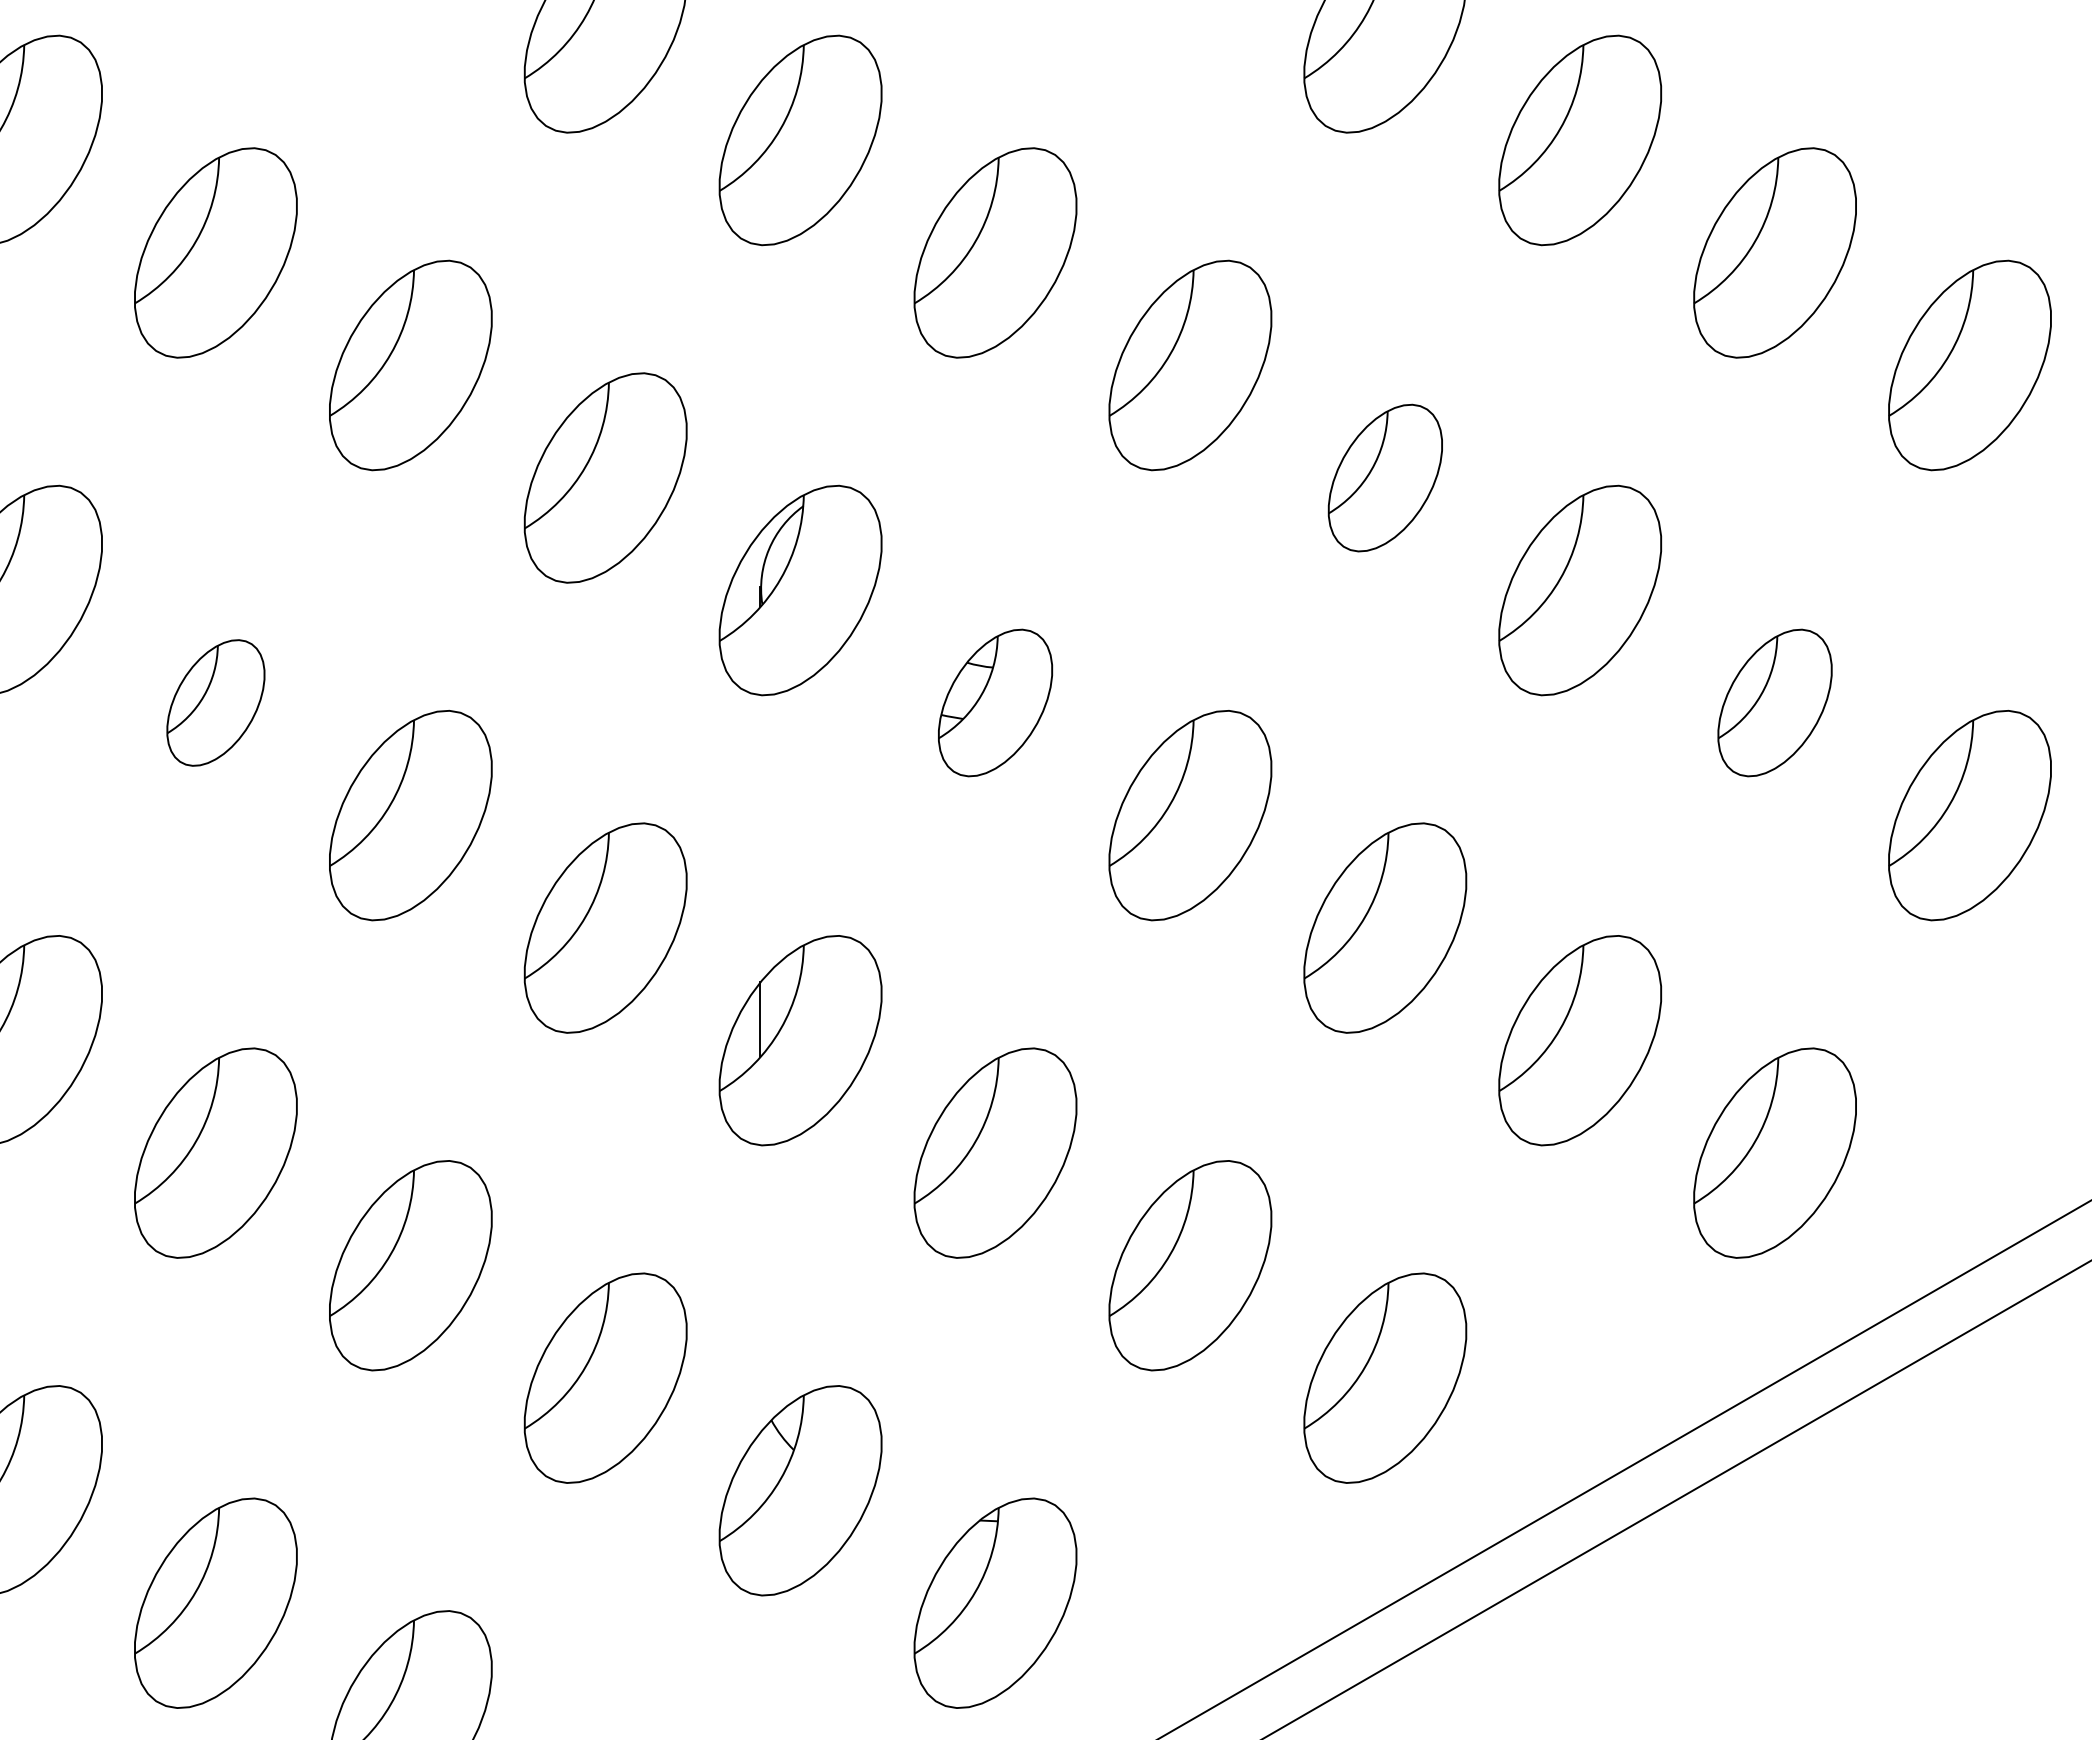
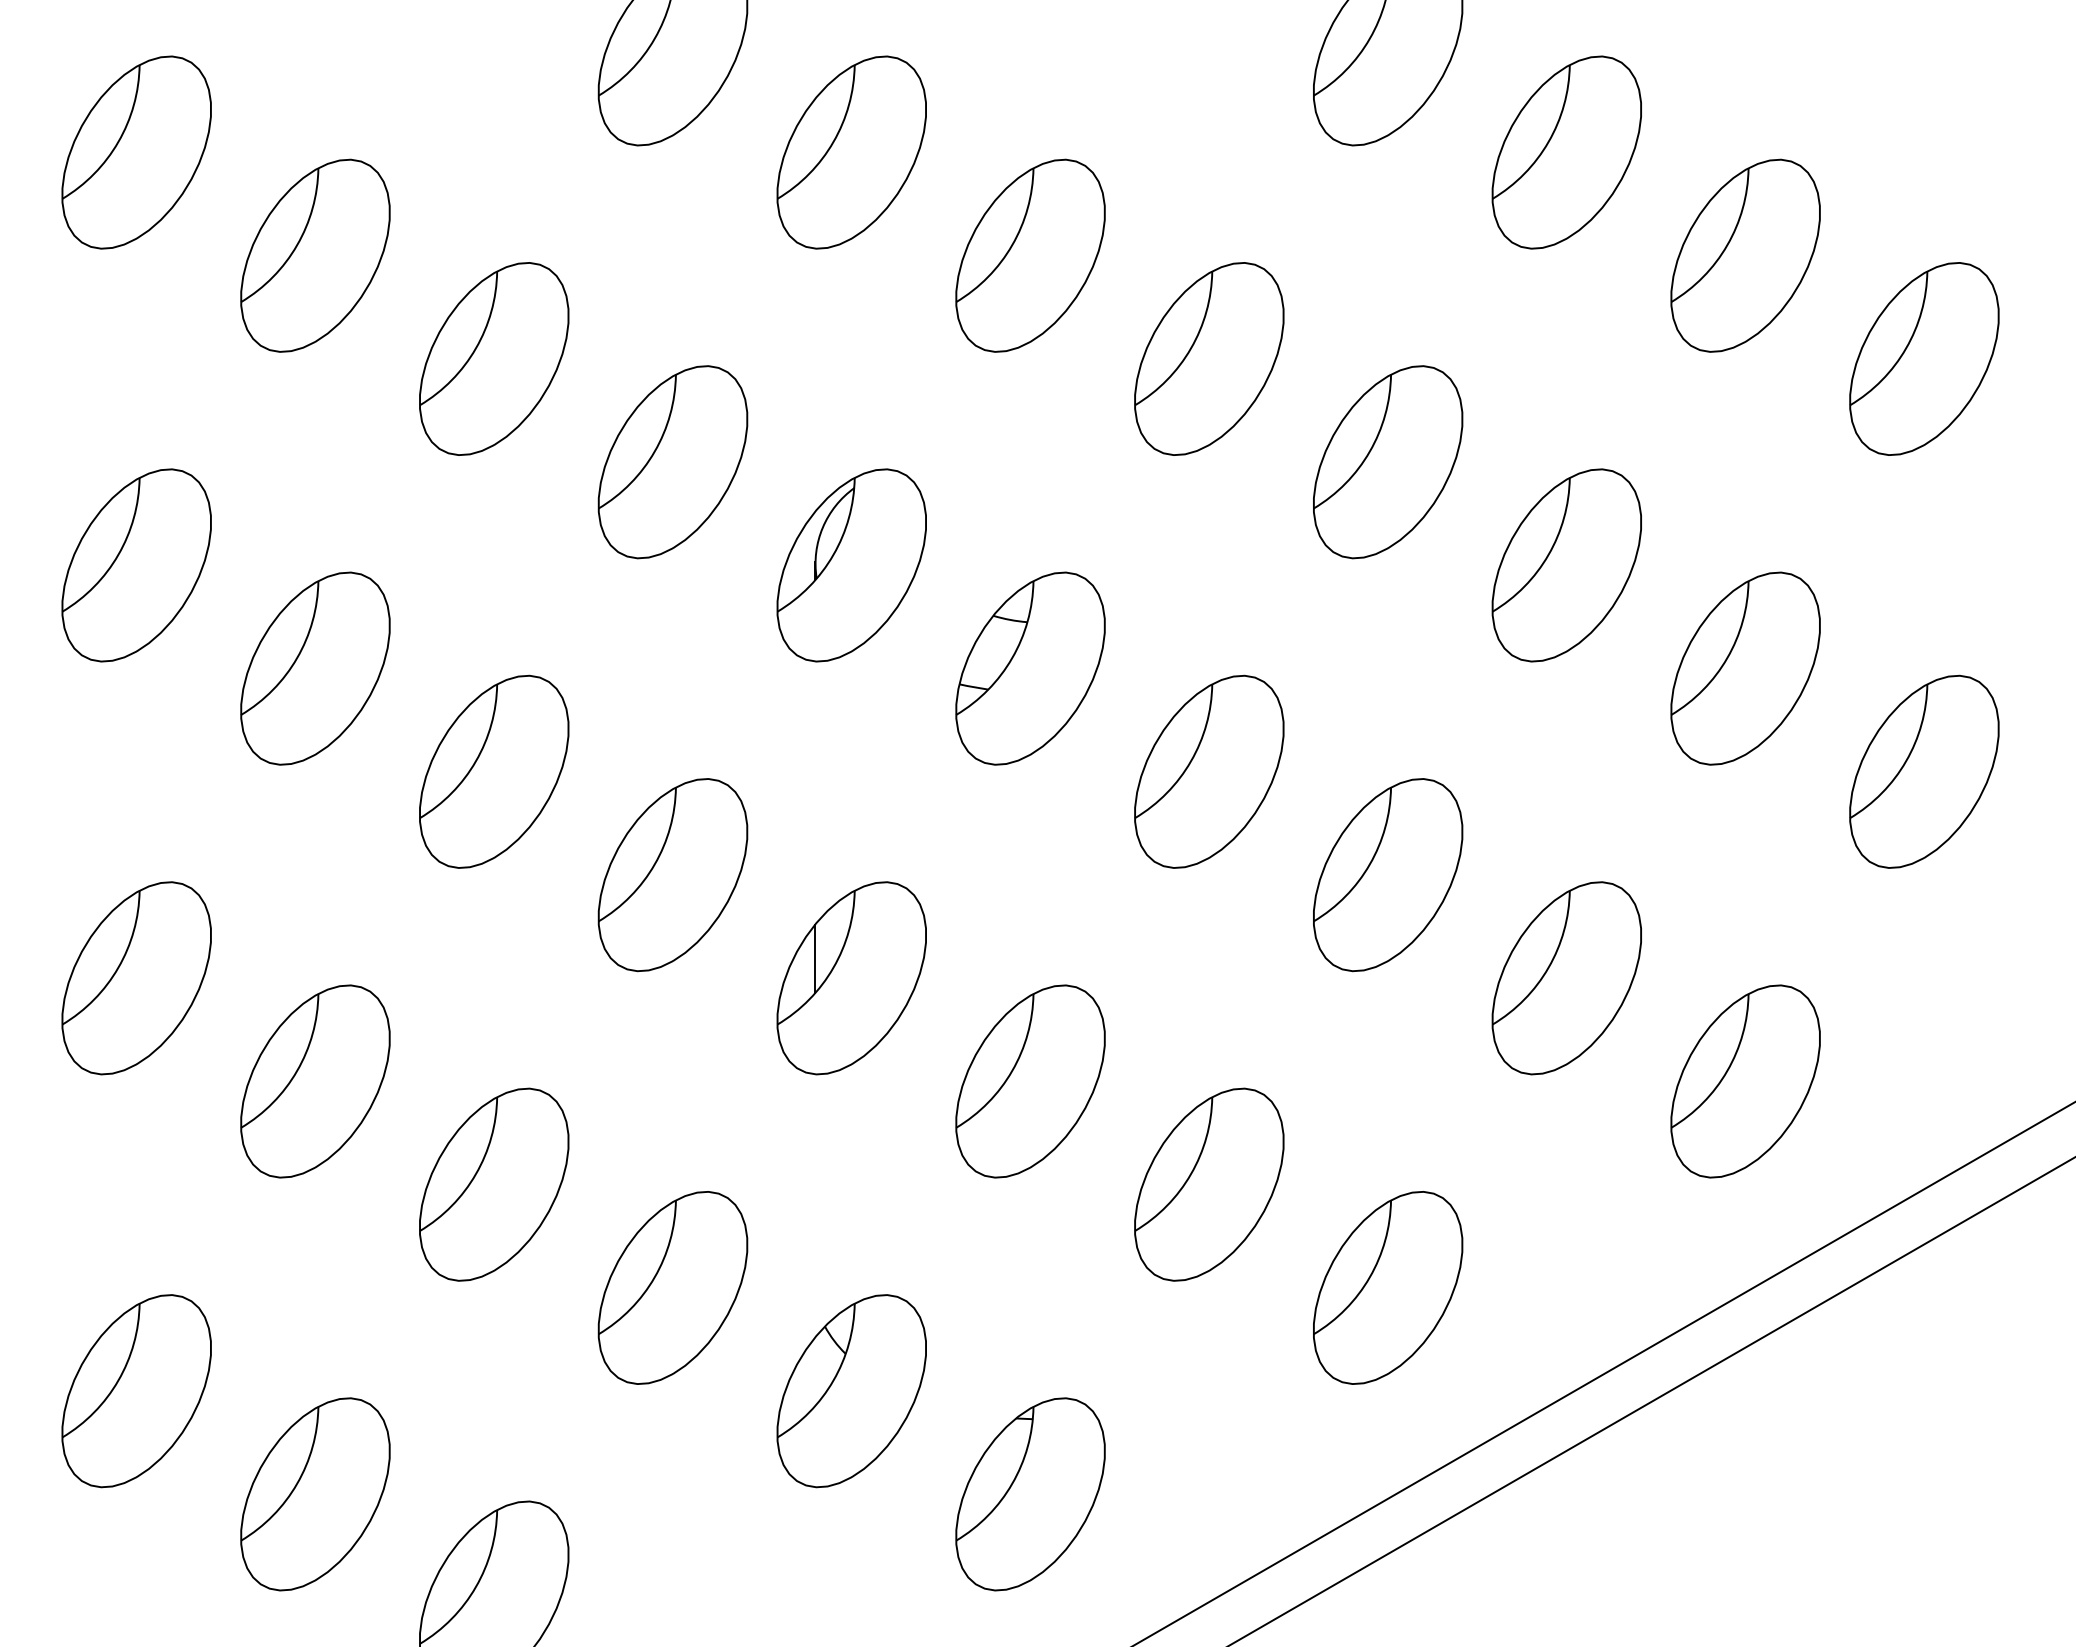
part: (1385, 478) -> (1388, 462), size x1.43
part: (215, 702) -> (315, 668), size x1.67
part: (995, 702) -> (1030, 668), size x1.43
part: (1774, 702) -> (1745, 668), size x1.43

